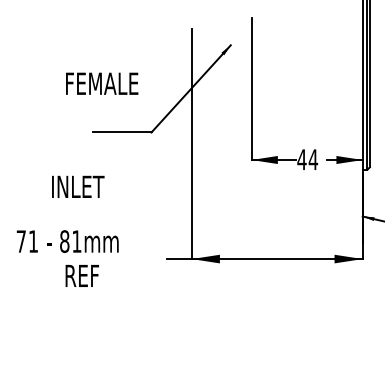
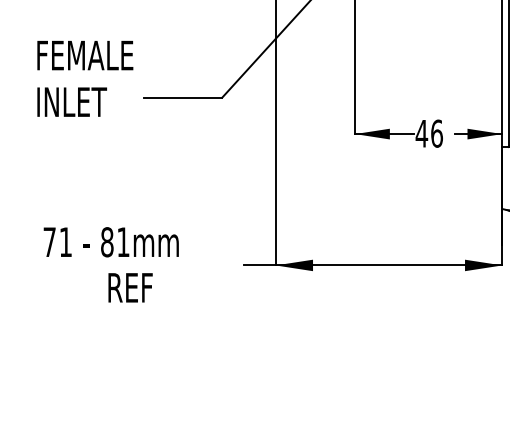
text: (102, 83) -> (85, 55), moved
text: (313, 159) -> (437, 133), 44 -> 46
text: (78, 186) -> (72, 101), moved

